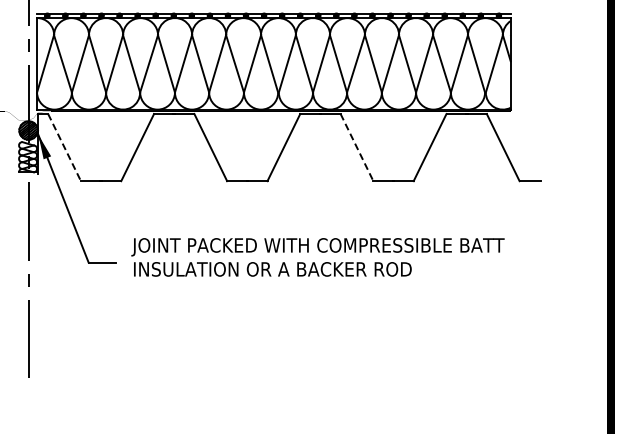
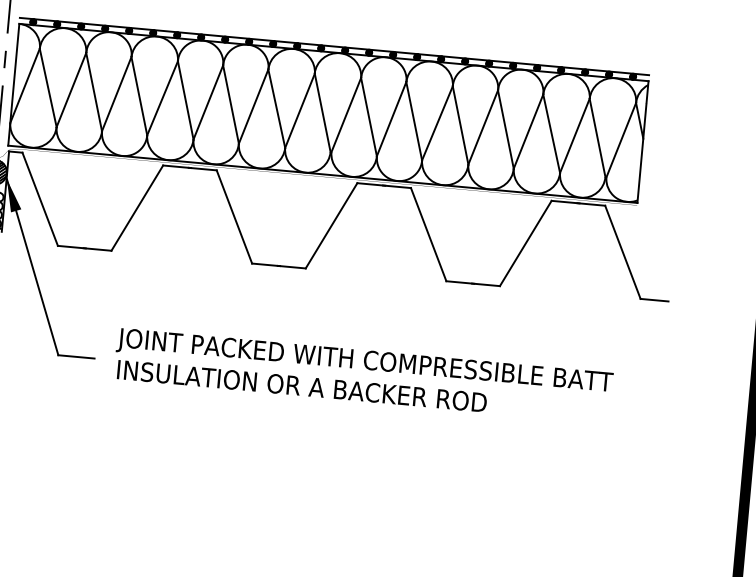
line: (64, 148) -> (39, 200), dashed -> solid
line: (357, 148) -> (429, 235), dashed -> solid

